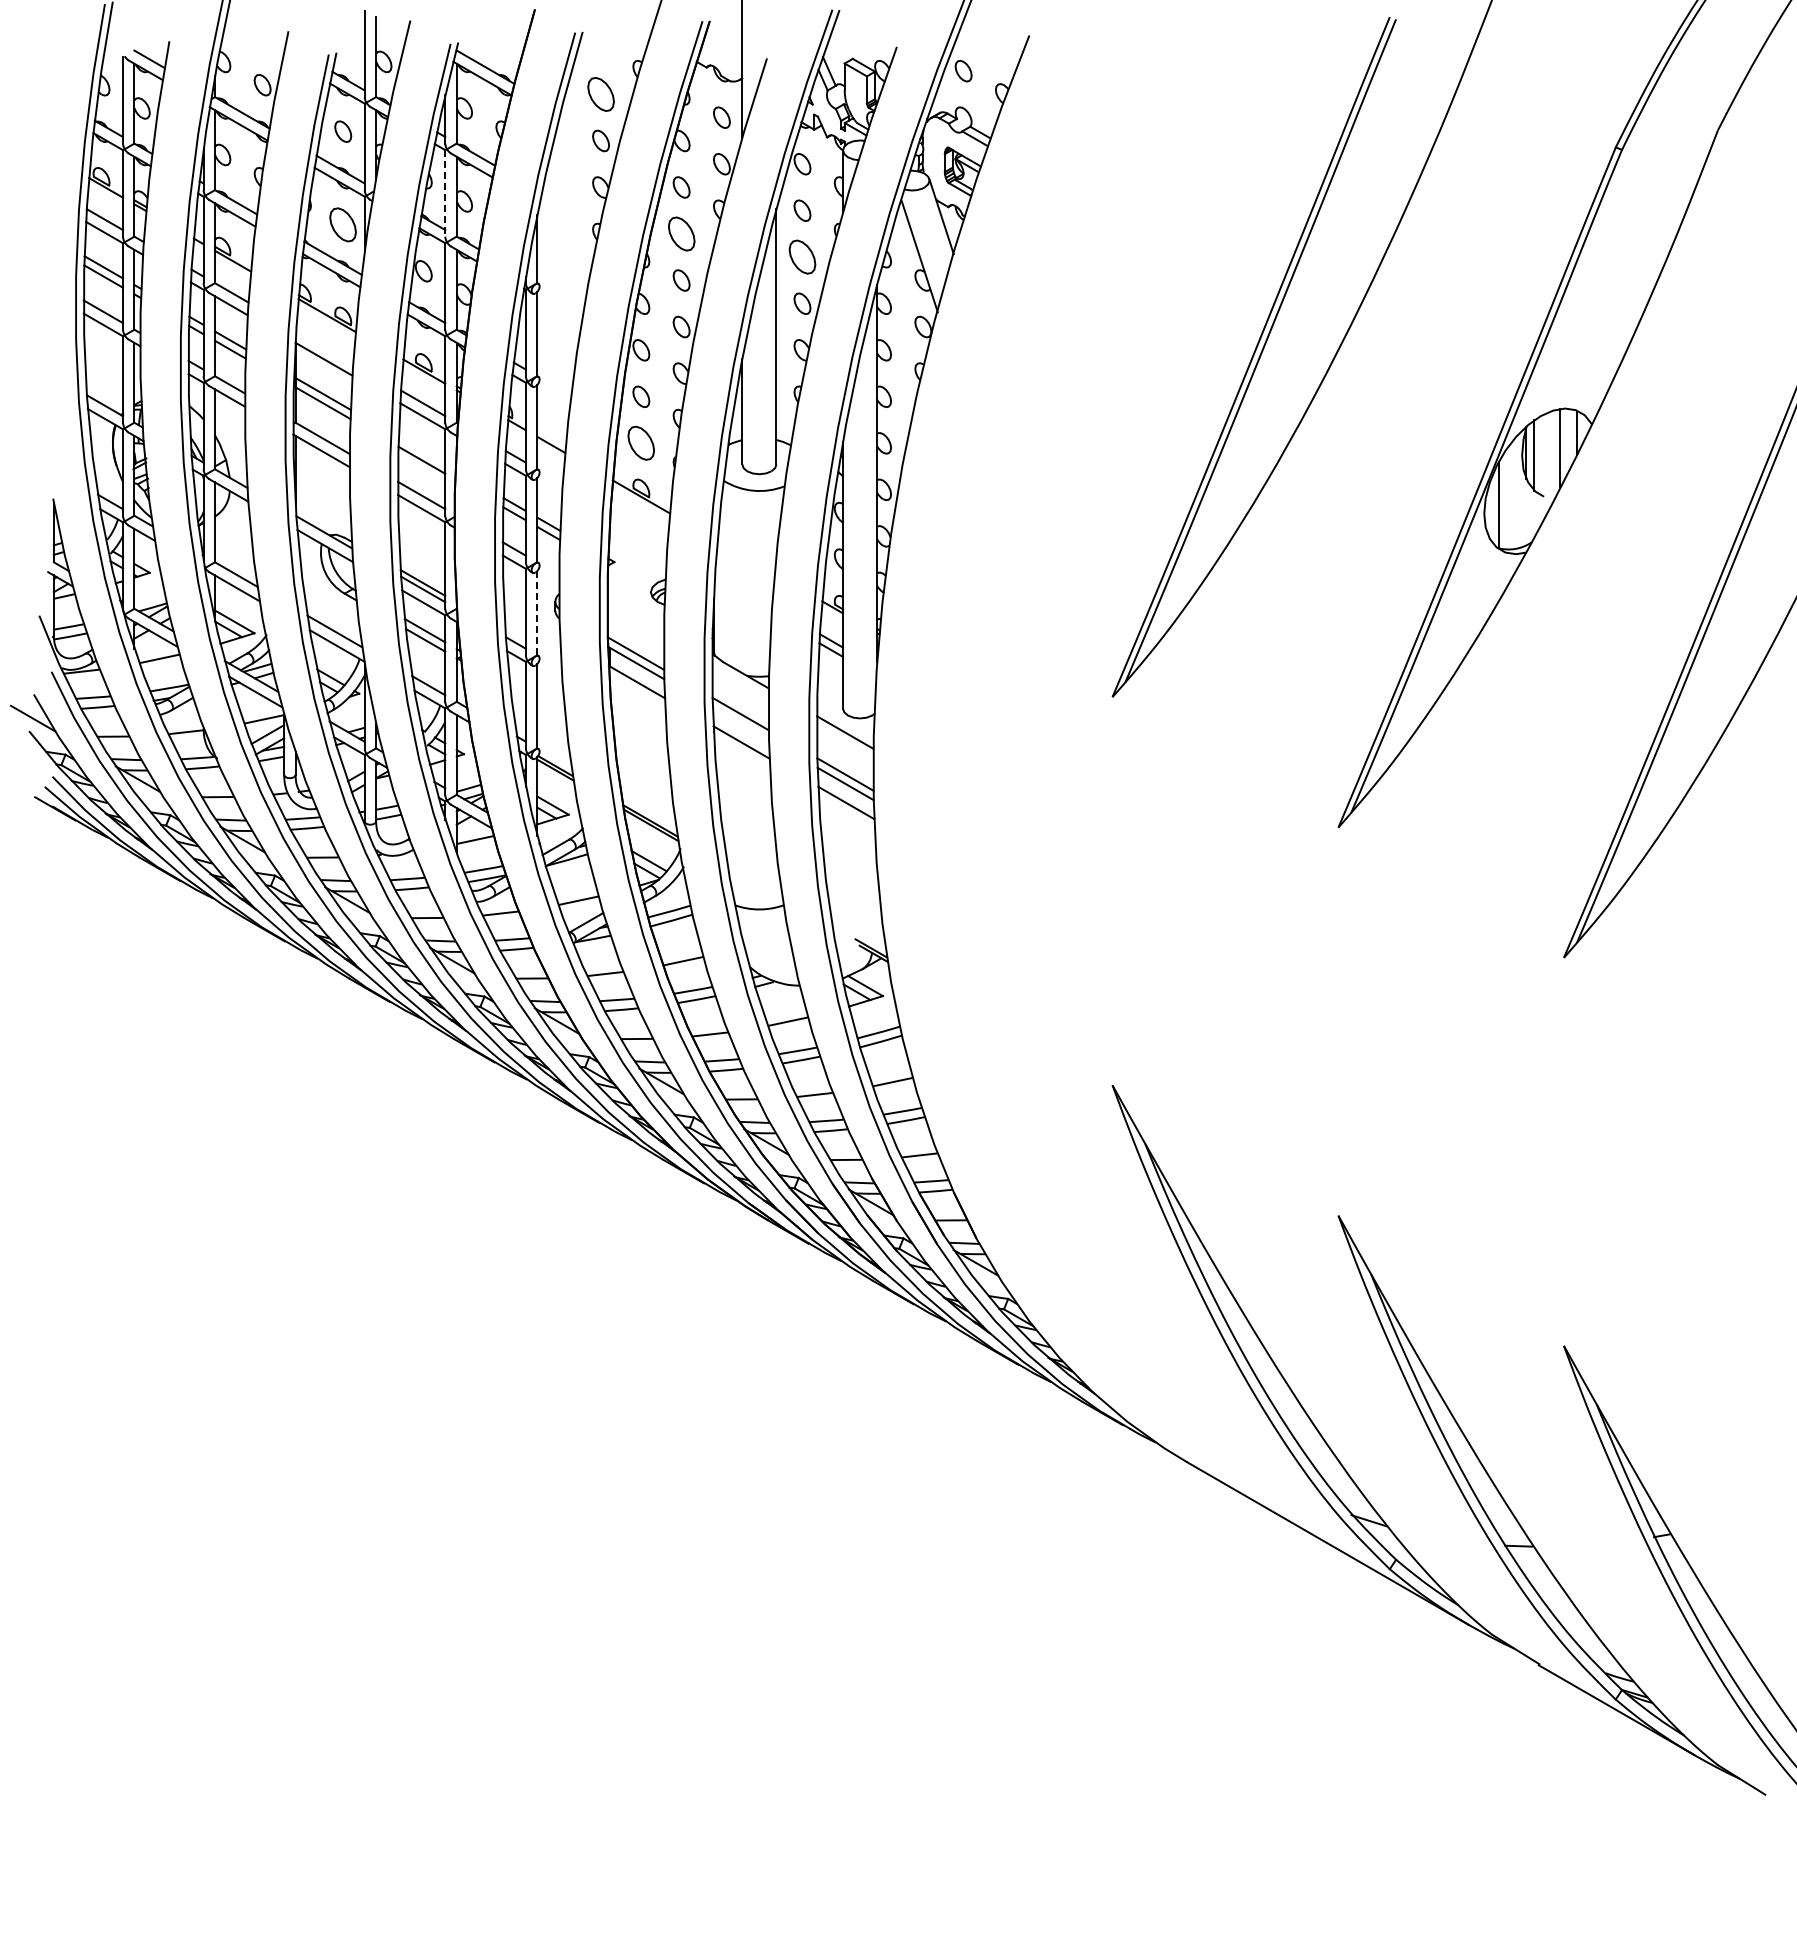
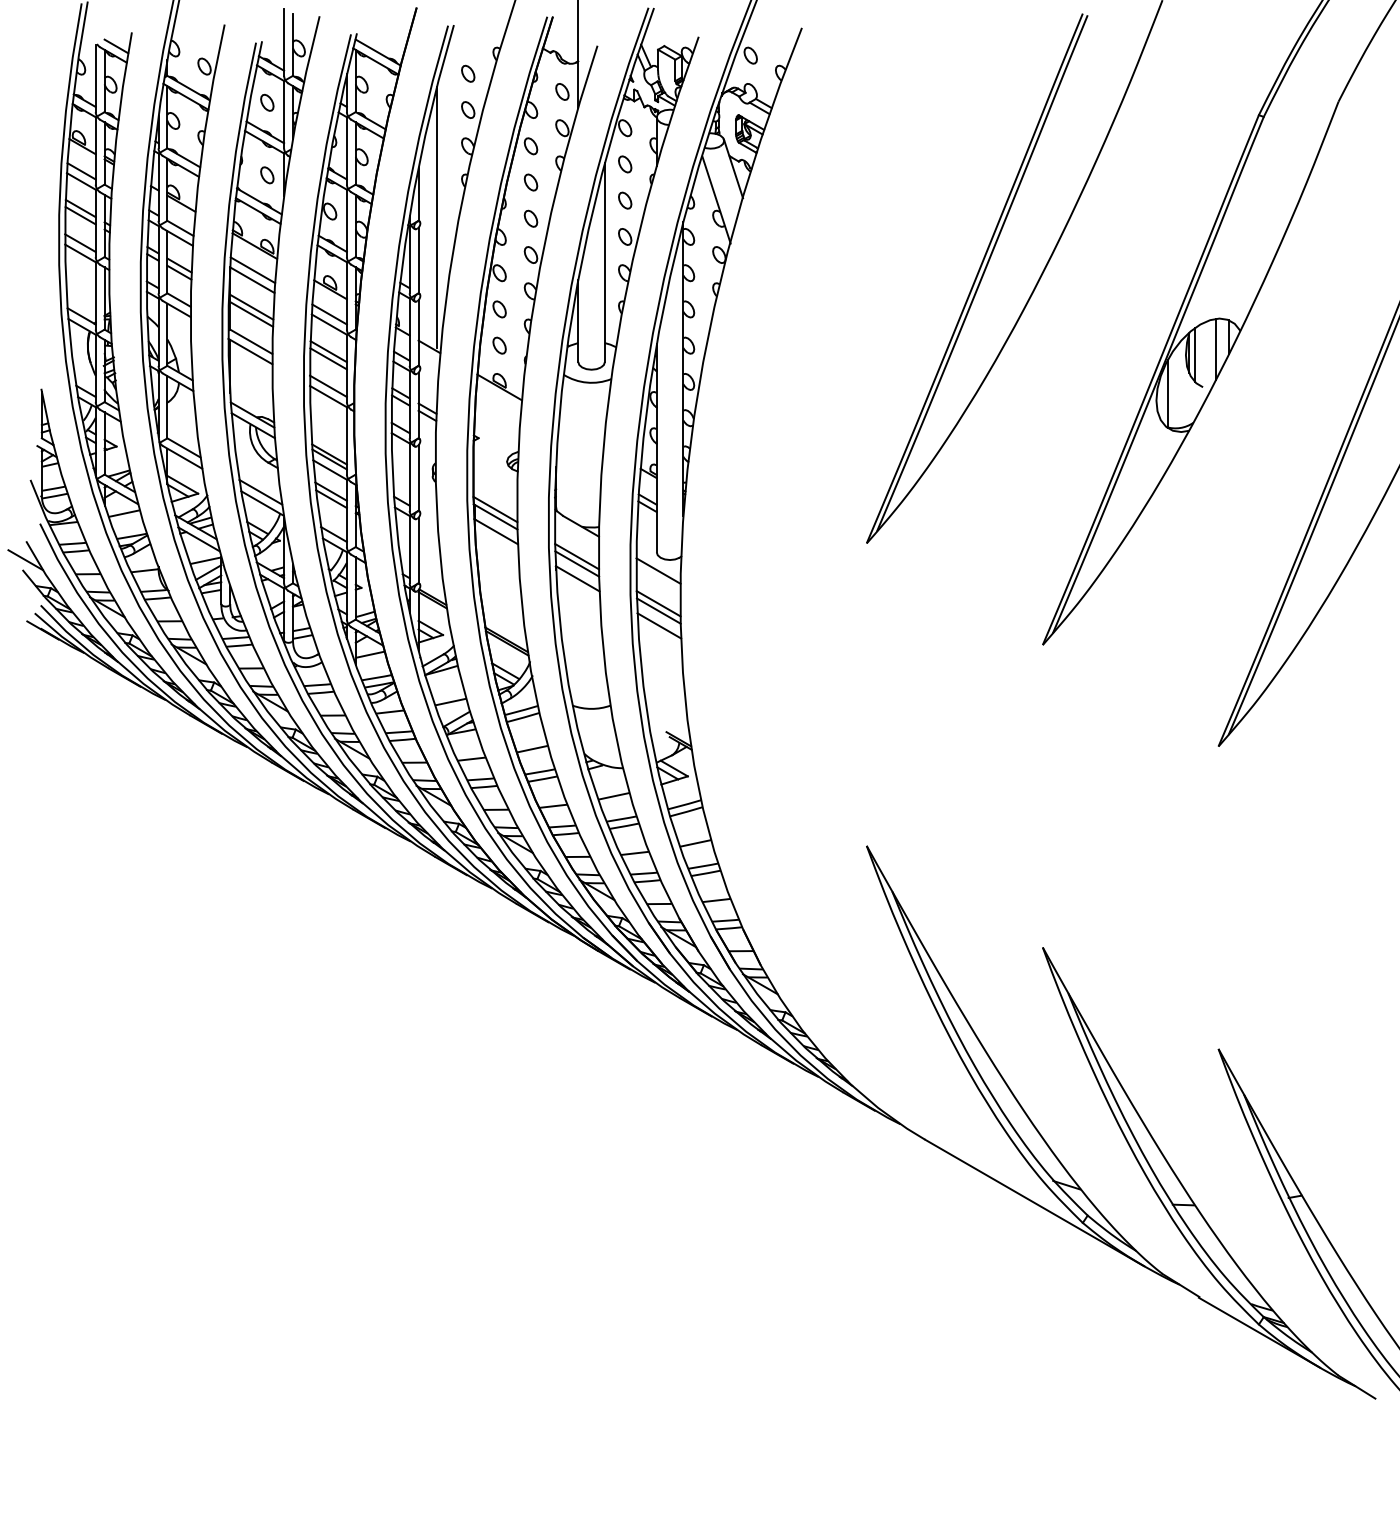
part: (600, 94) -> (467, 73), size x0.62
line: (445, 193) -> (347, 150), dashed -> solid
part: (343, 224) -> (267, 175), size x0.62
part: (681, 233) -> (530, 182), size x0.62
part: (802, 257) -> (625, 200), size x0.62
line: (560, 278) -> (436, 217), added
line: (324, 346) -> (252, 270), added
part: (641, 443) -> (499, 345), size x0.62
line: (421, 450) -> (328, 351), added
line: (537, 612) -> (418, 477), dashed -> solid
line: (740, 723) -> (576, 563), added

